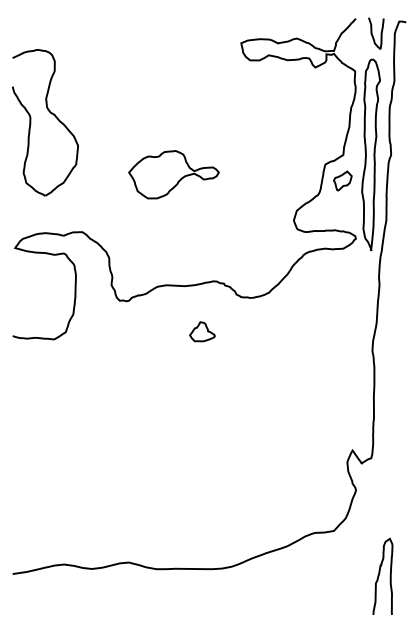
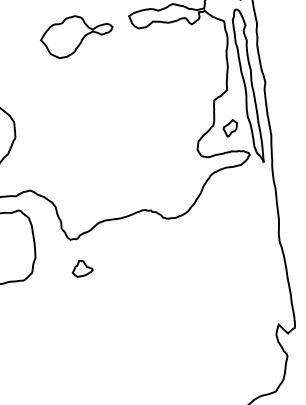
part: (173, 174) -> (76, 35), moved
part: (342, 180) -> (230, 127), moved
part: (202, 331) -> (82, 267), moved

